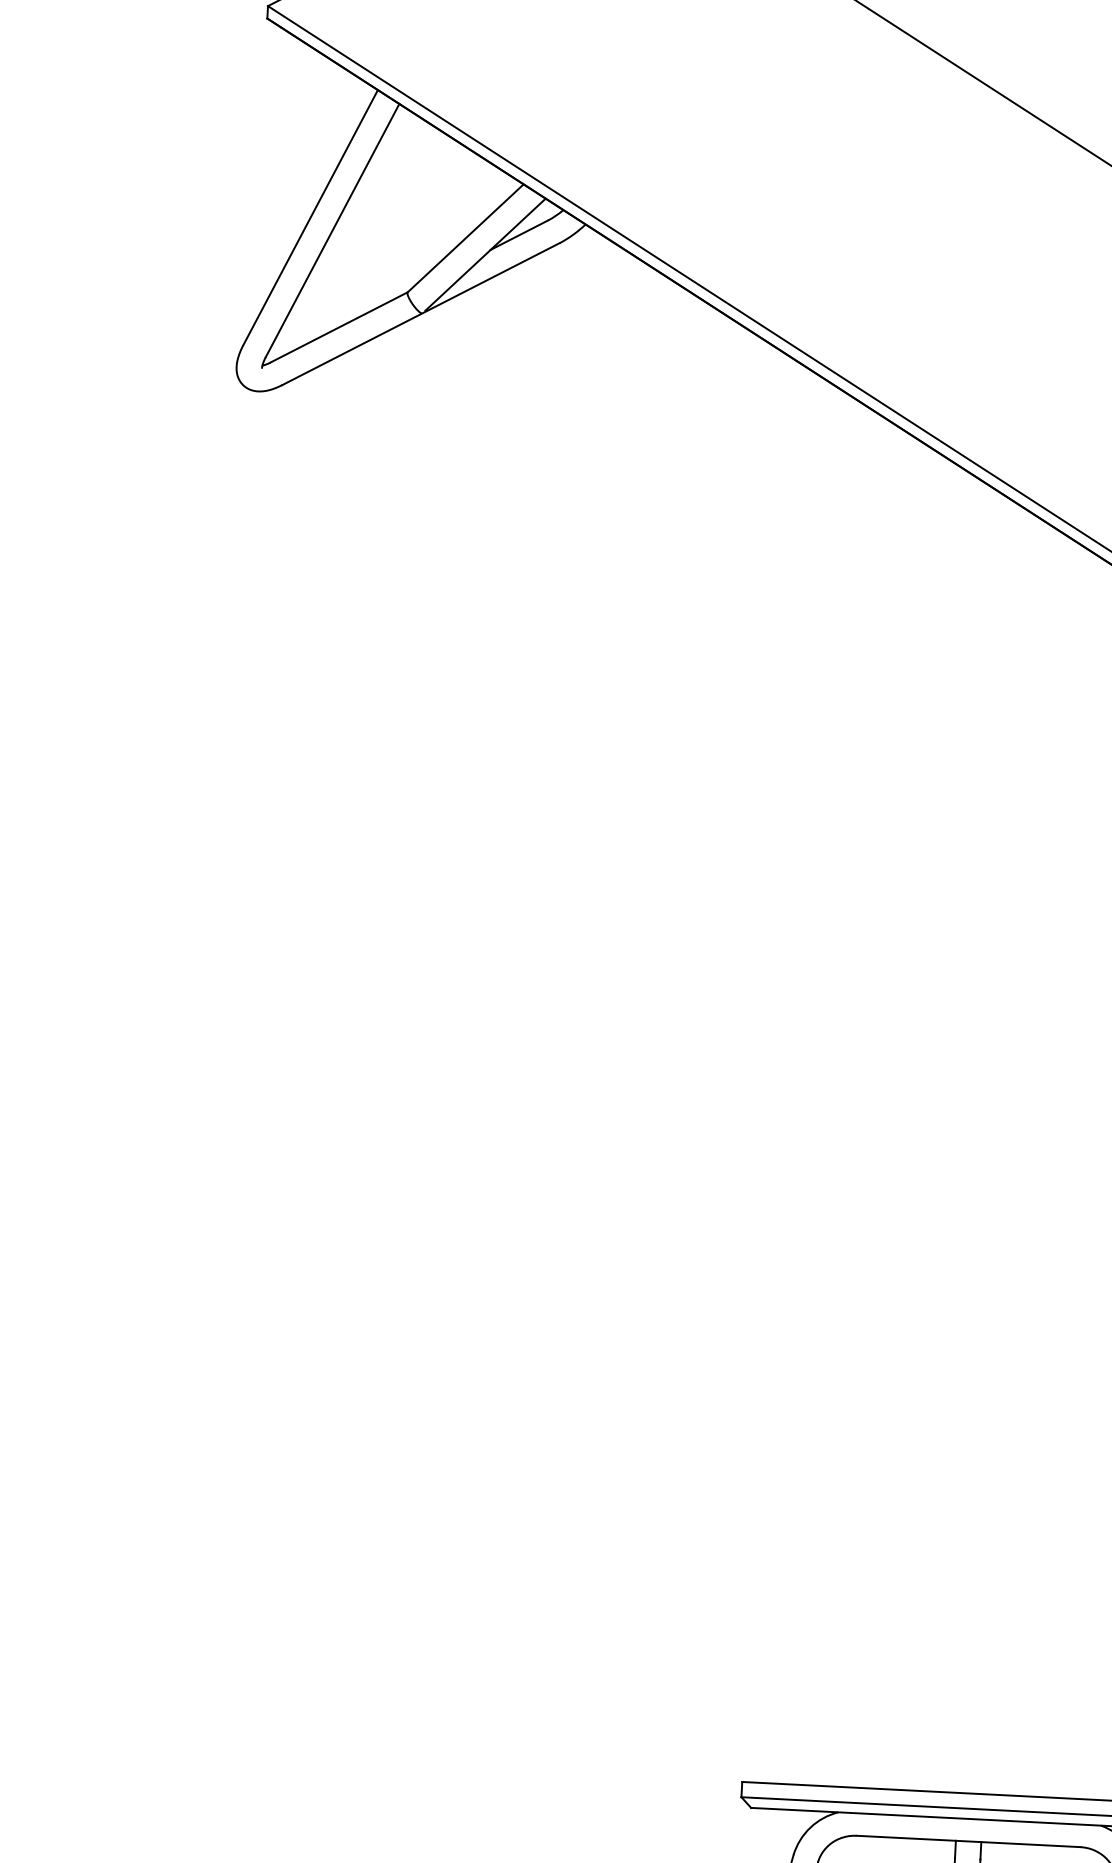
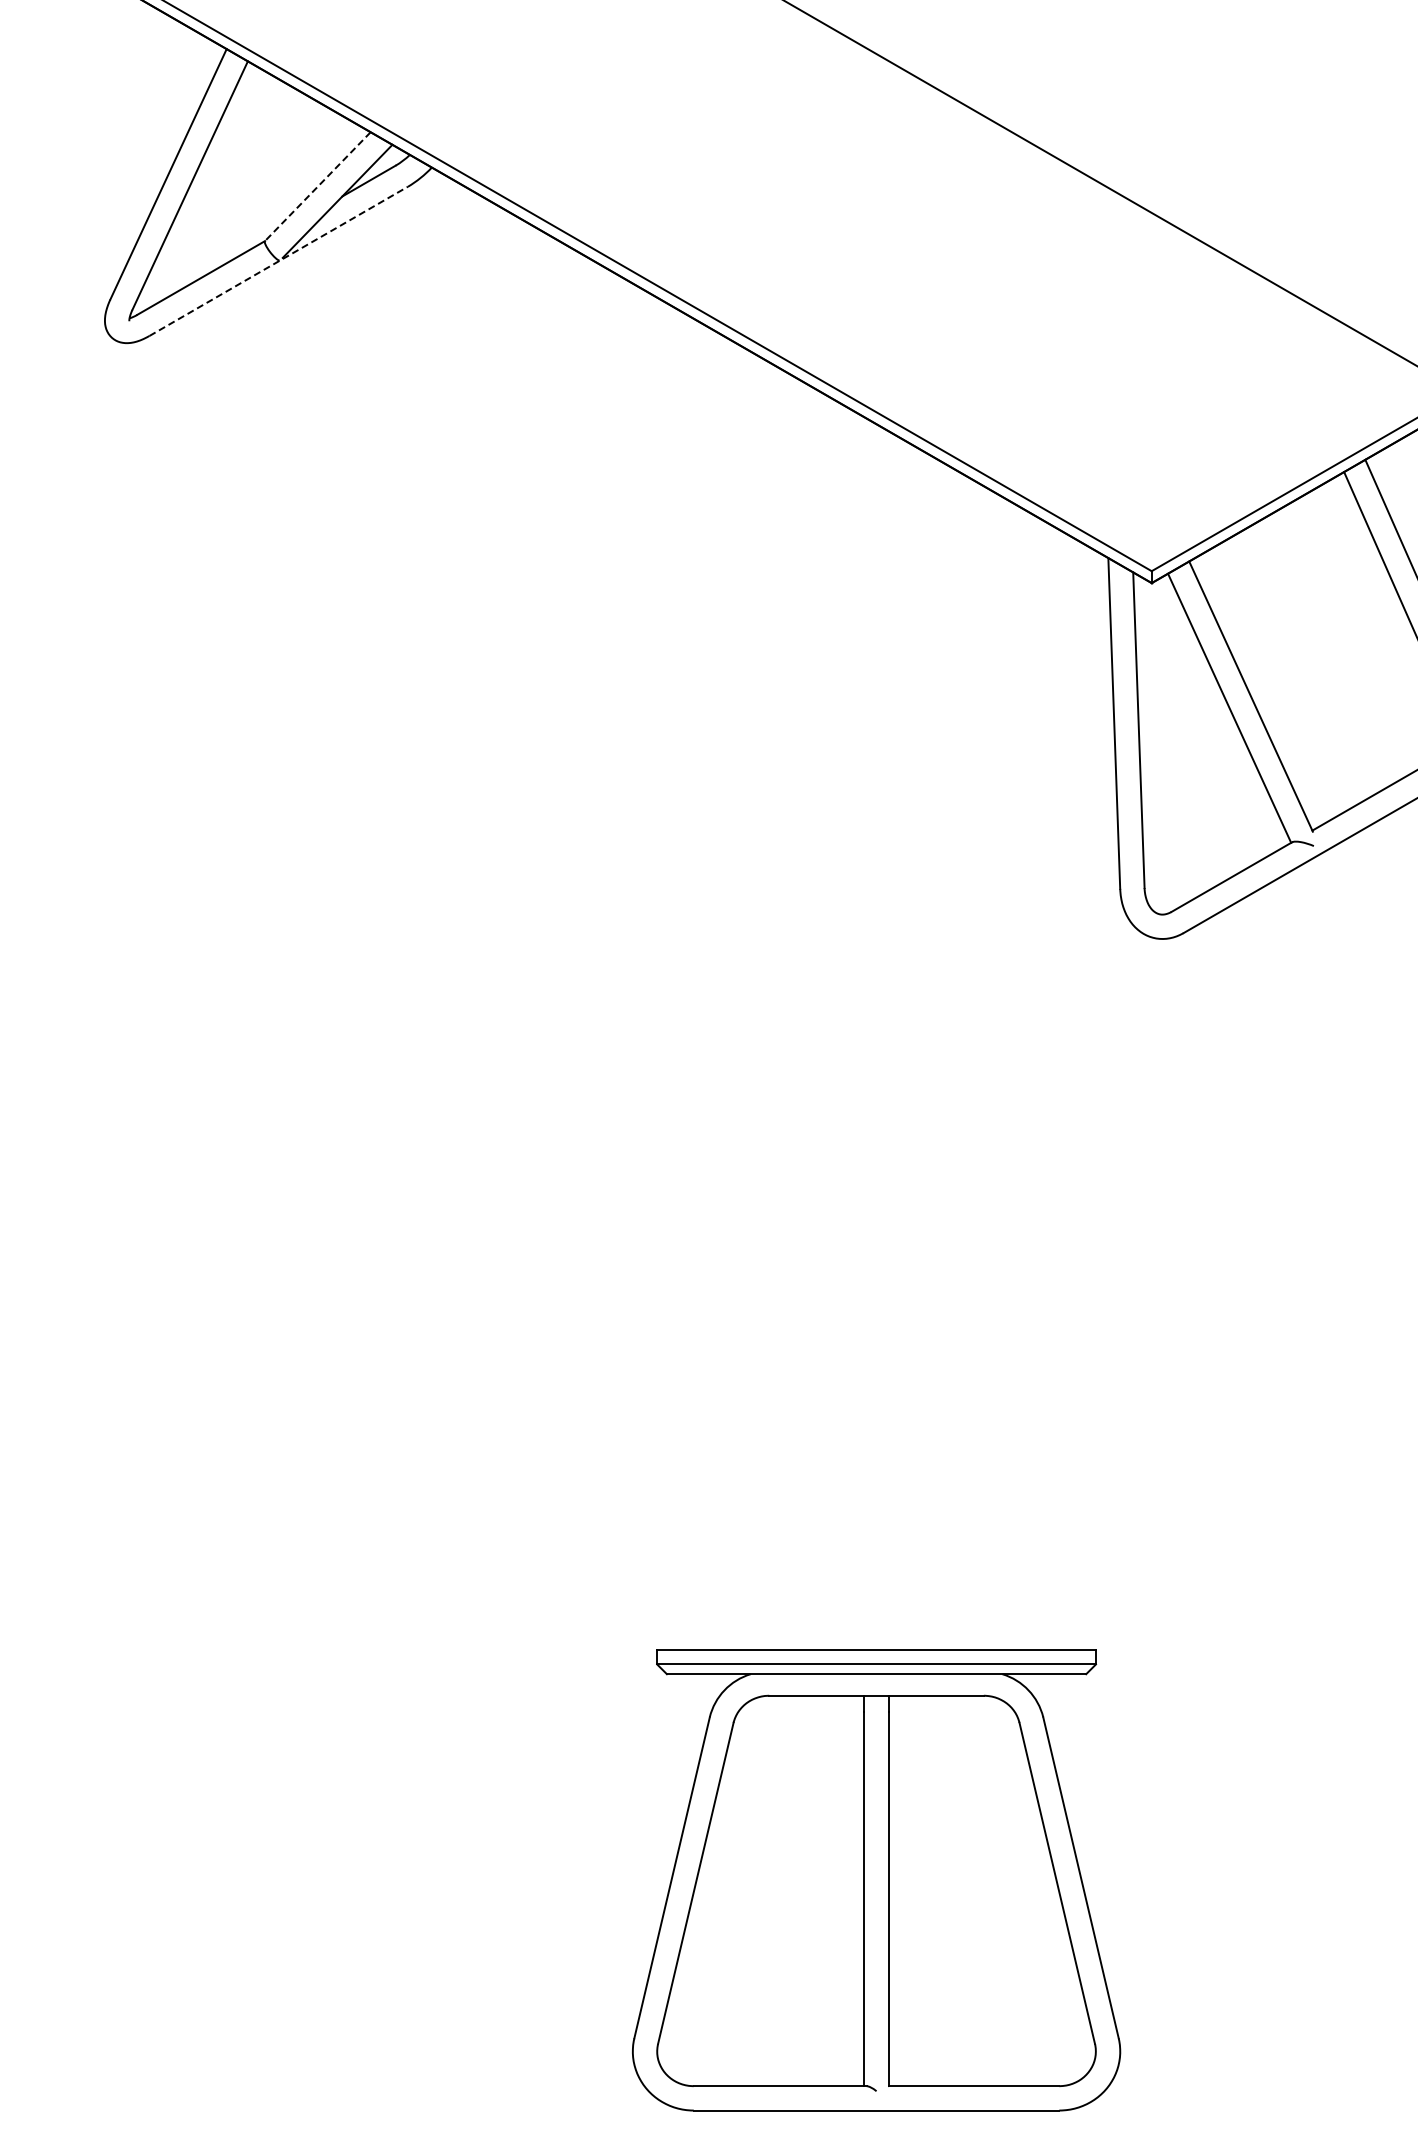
line: (465, 238) -> (317, 186), solid -> dashed
line: (421, 314) -> (279, 261), solid -> dashed

